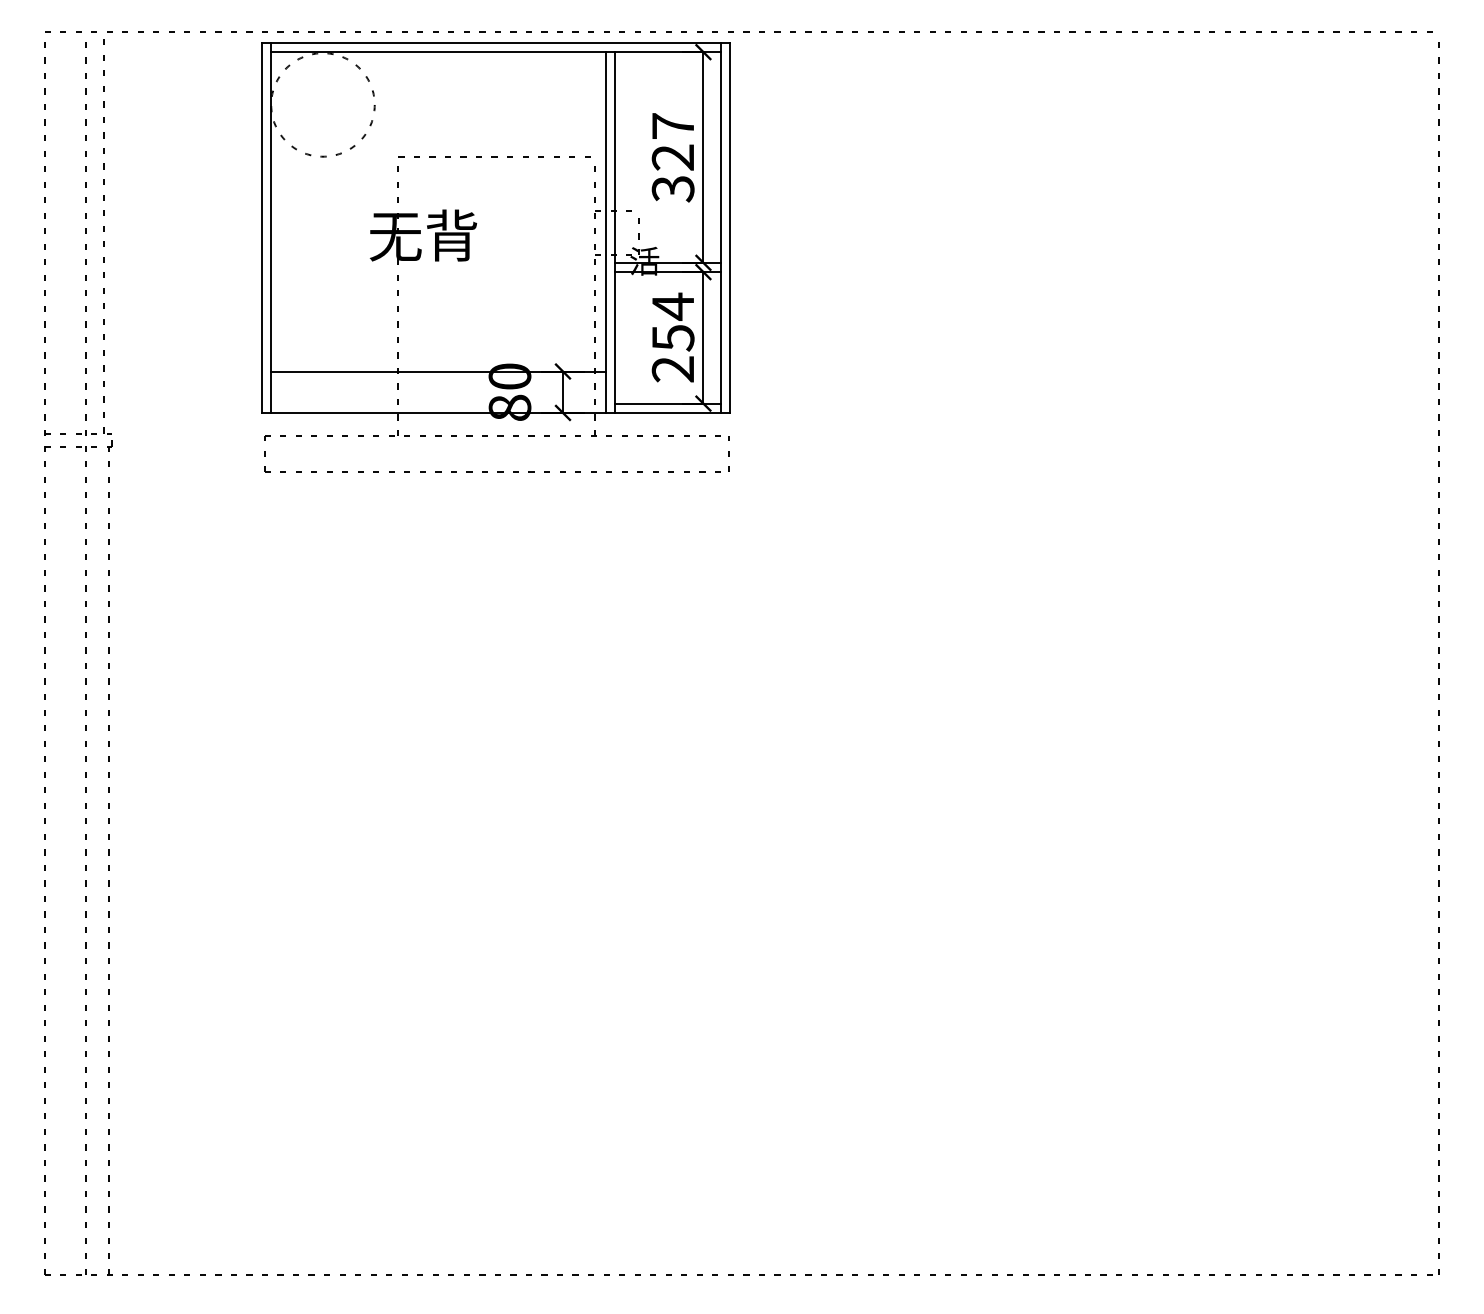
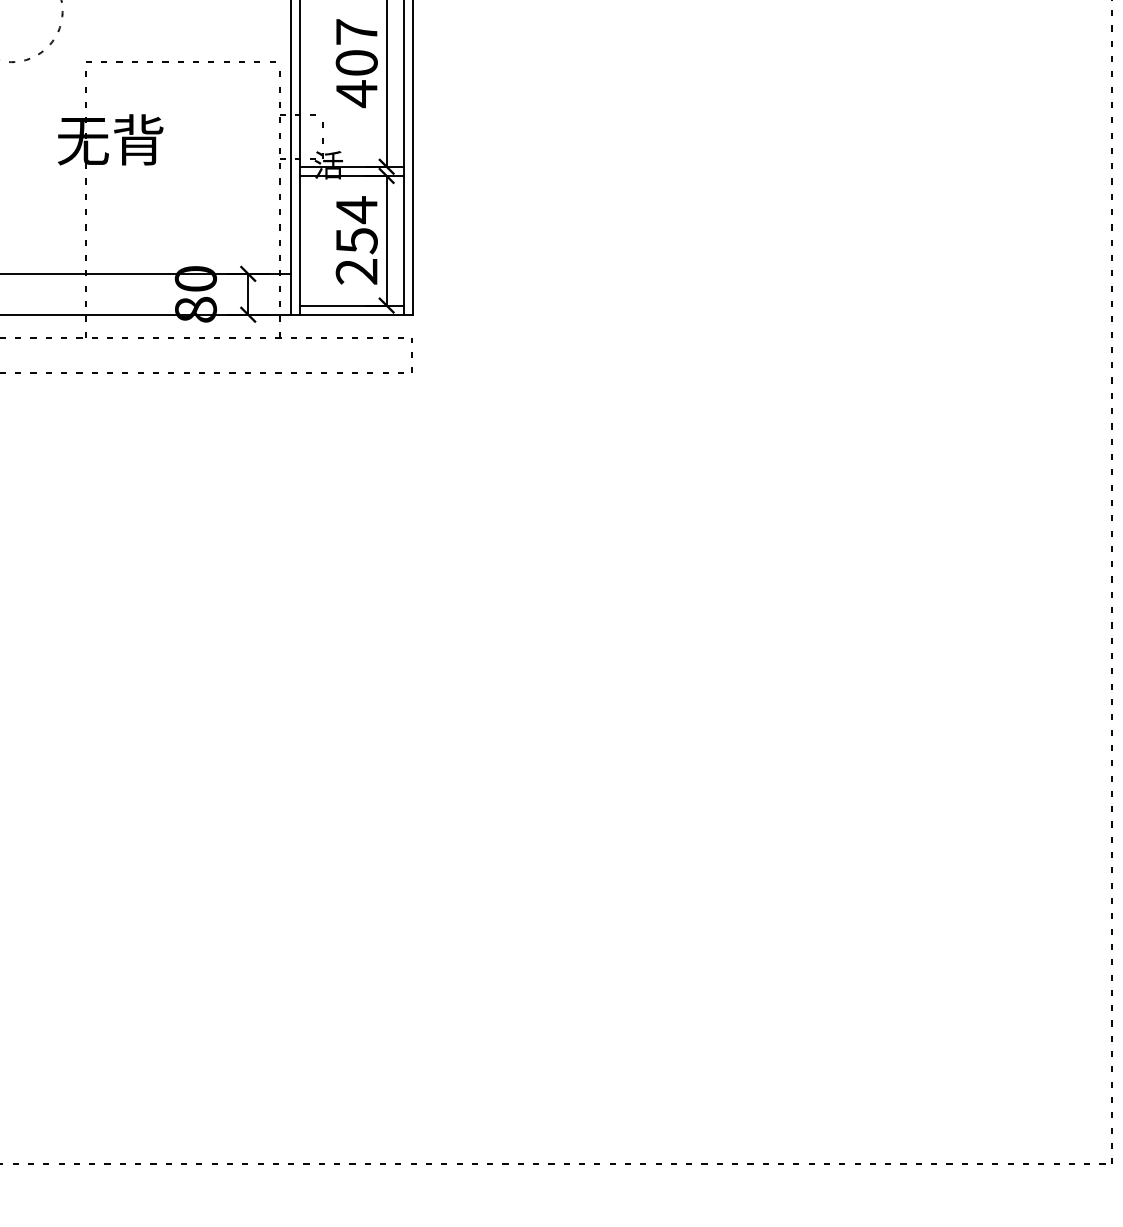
text: (672, 173) -> (356, 78), 327 -> 407

